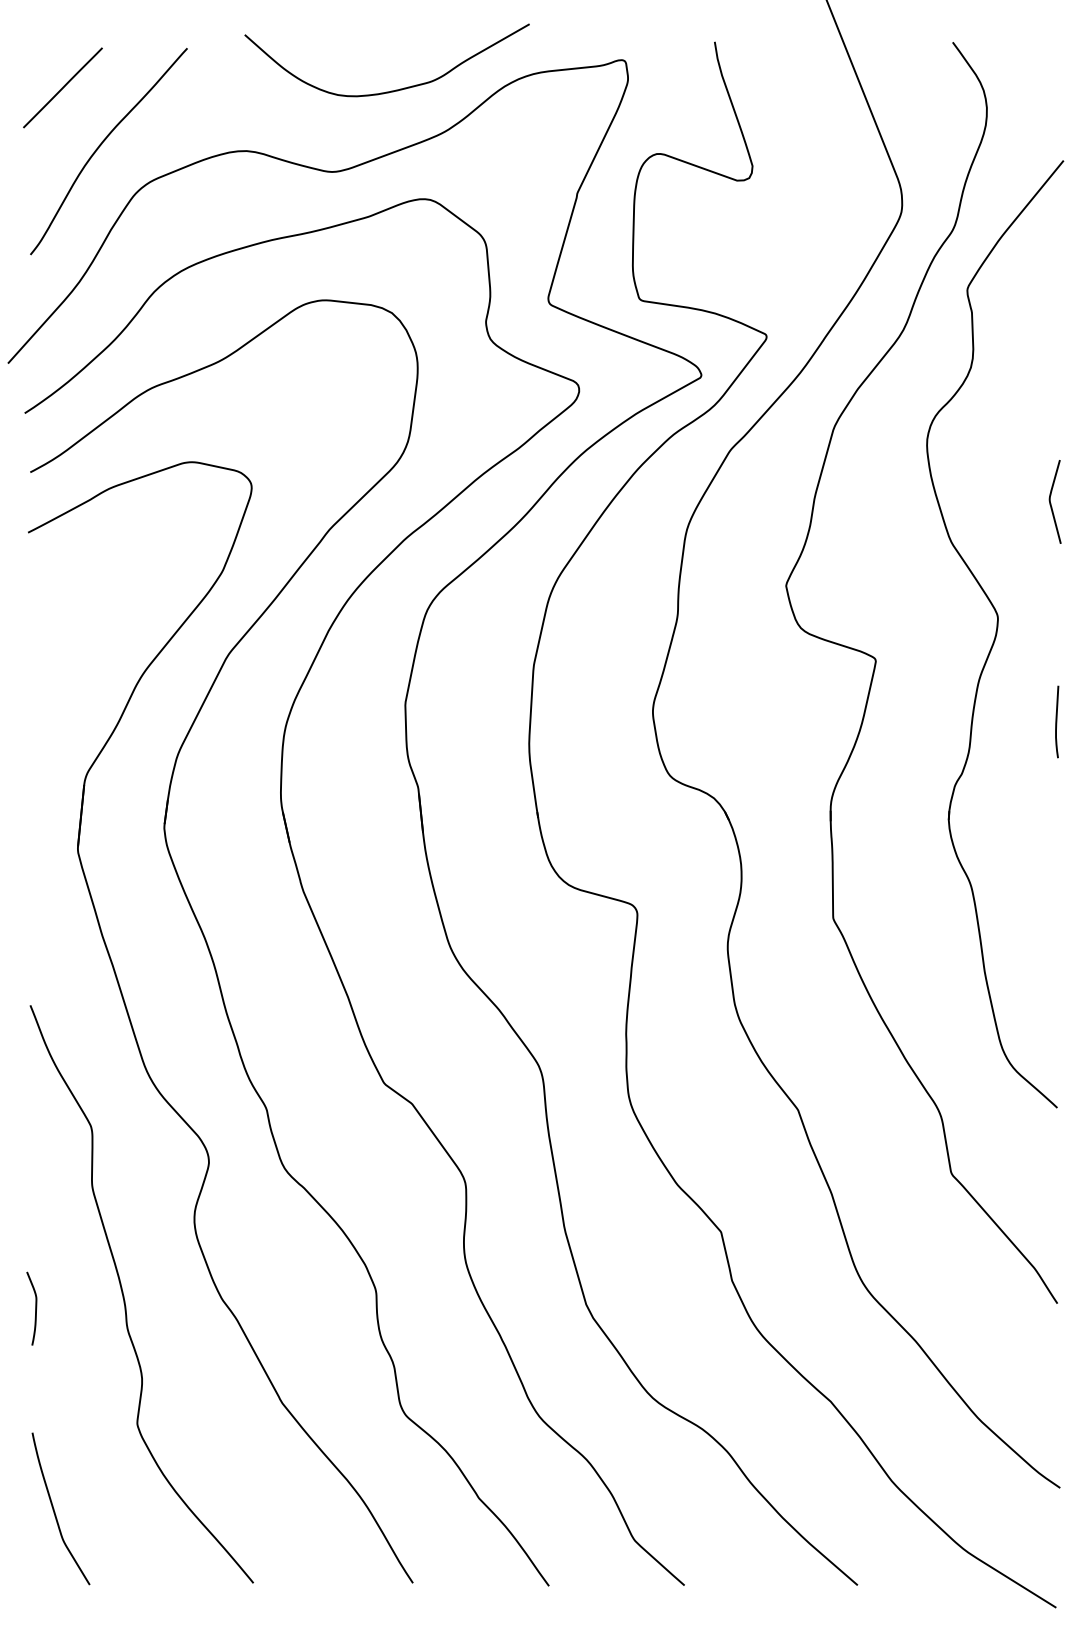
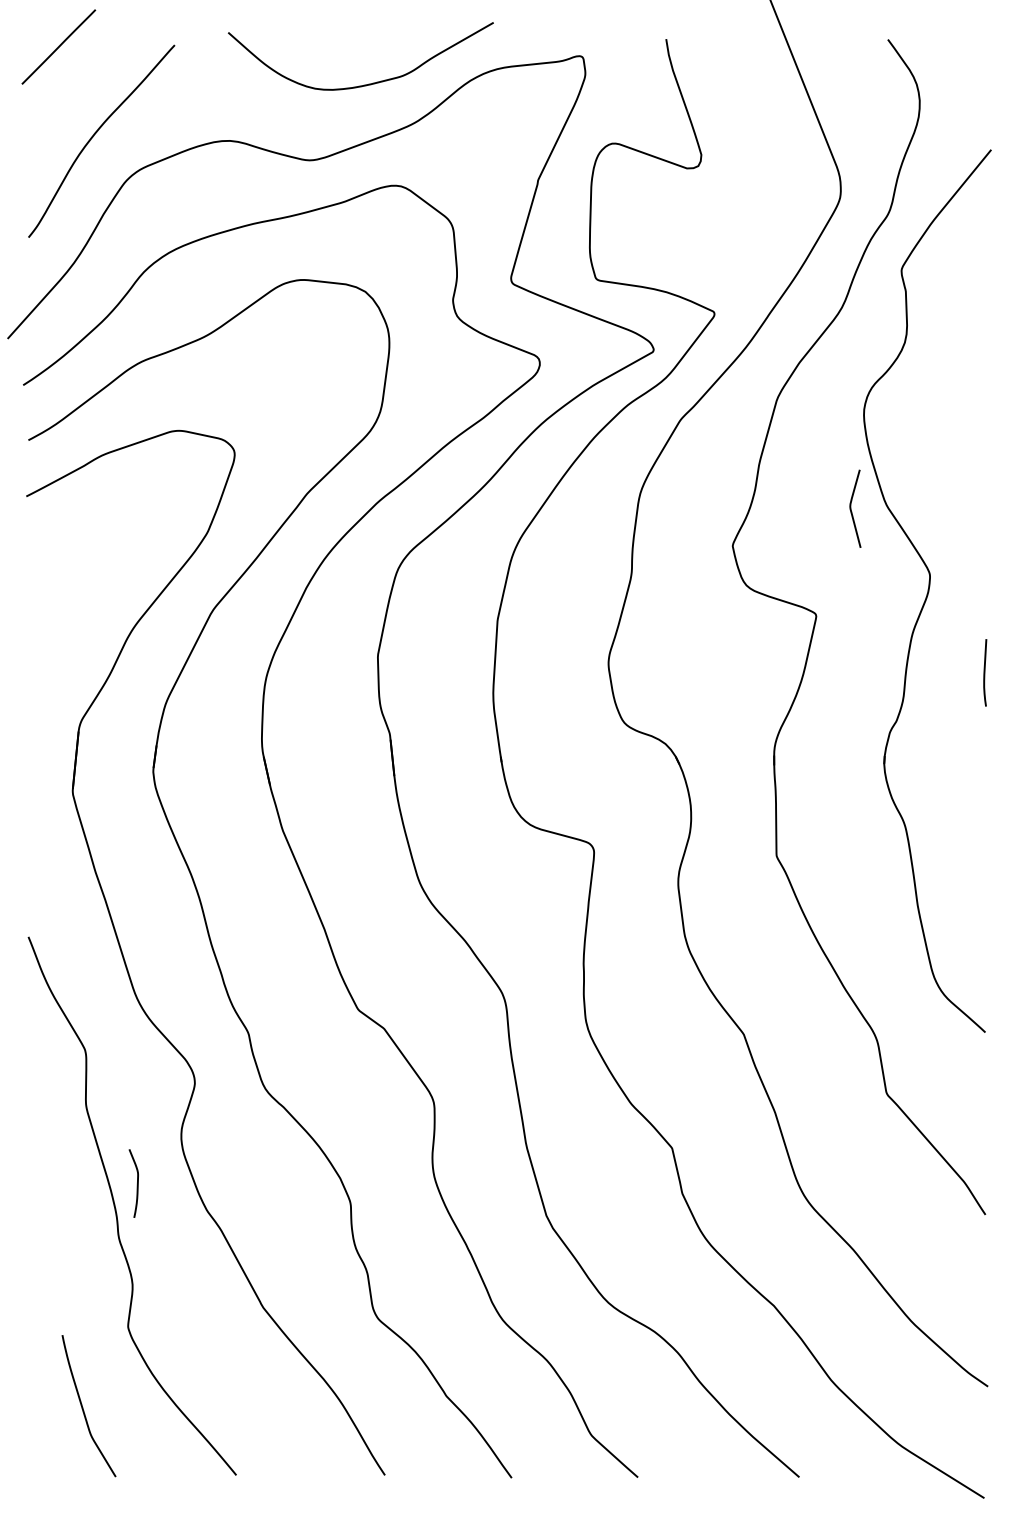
line: (62, 87) -> (58, 46), moved
curve: (1051, 501) -> (851, 508), moved
curve: (34, 1309) -> (136, 1184), moved
curve: (55, 1510) -> (83, 1407), moved

